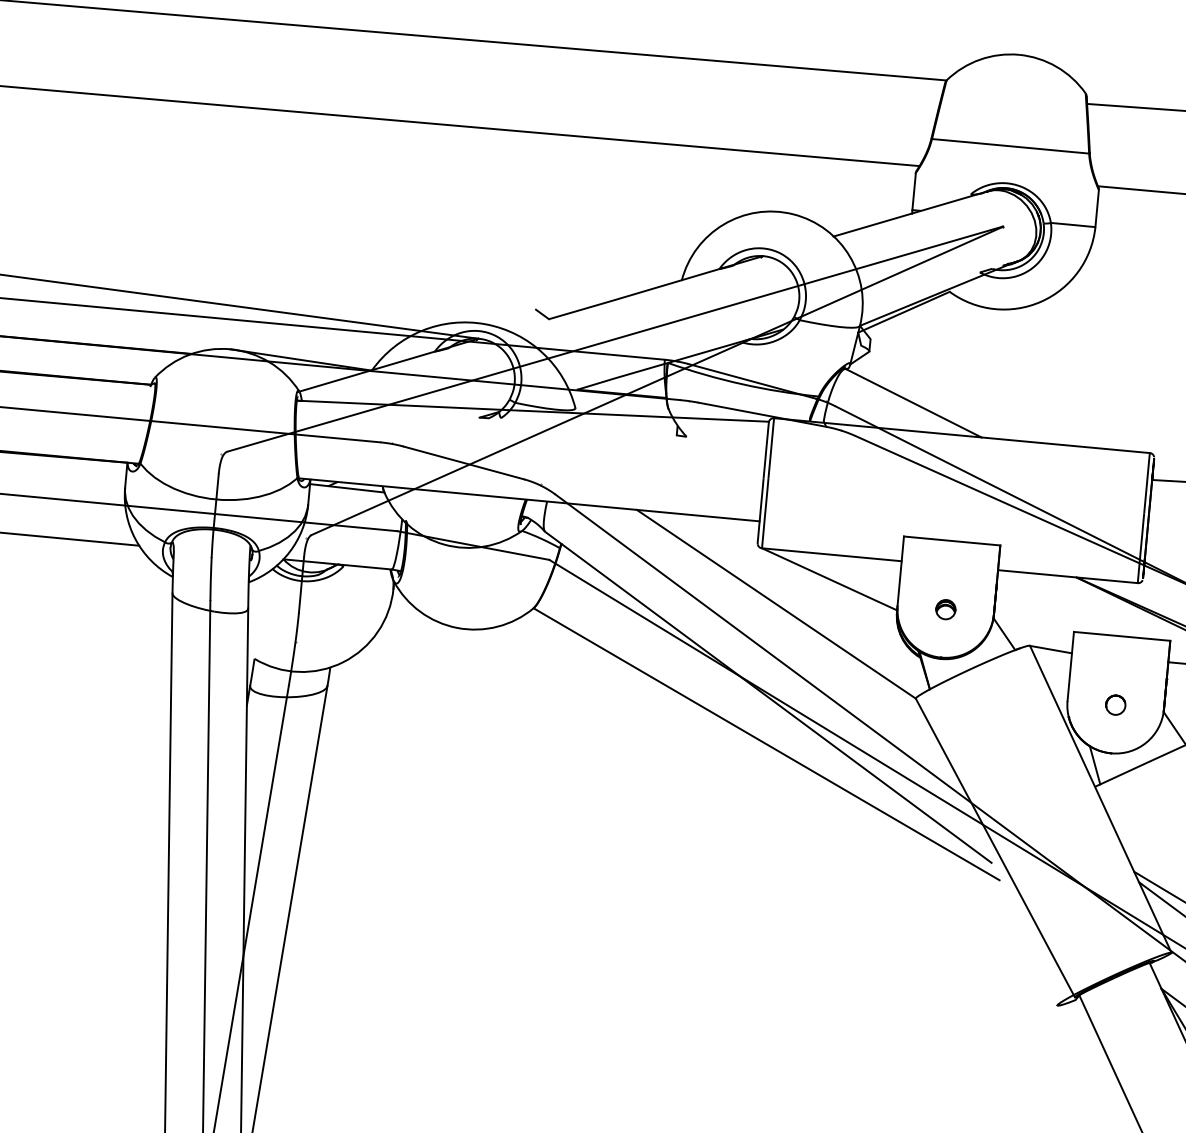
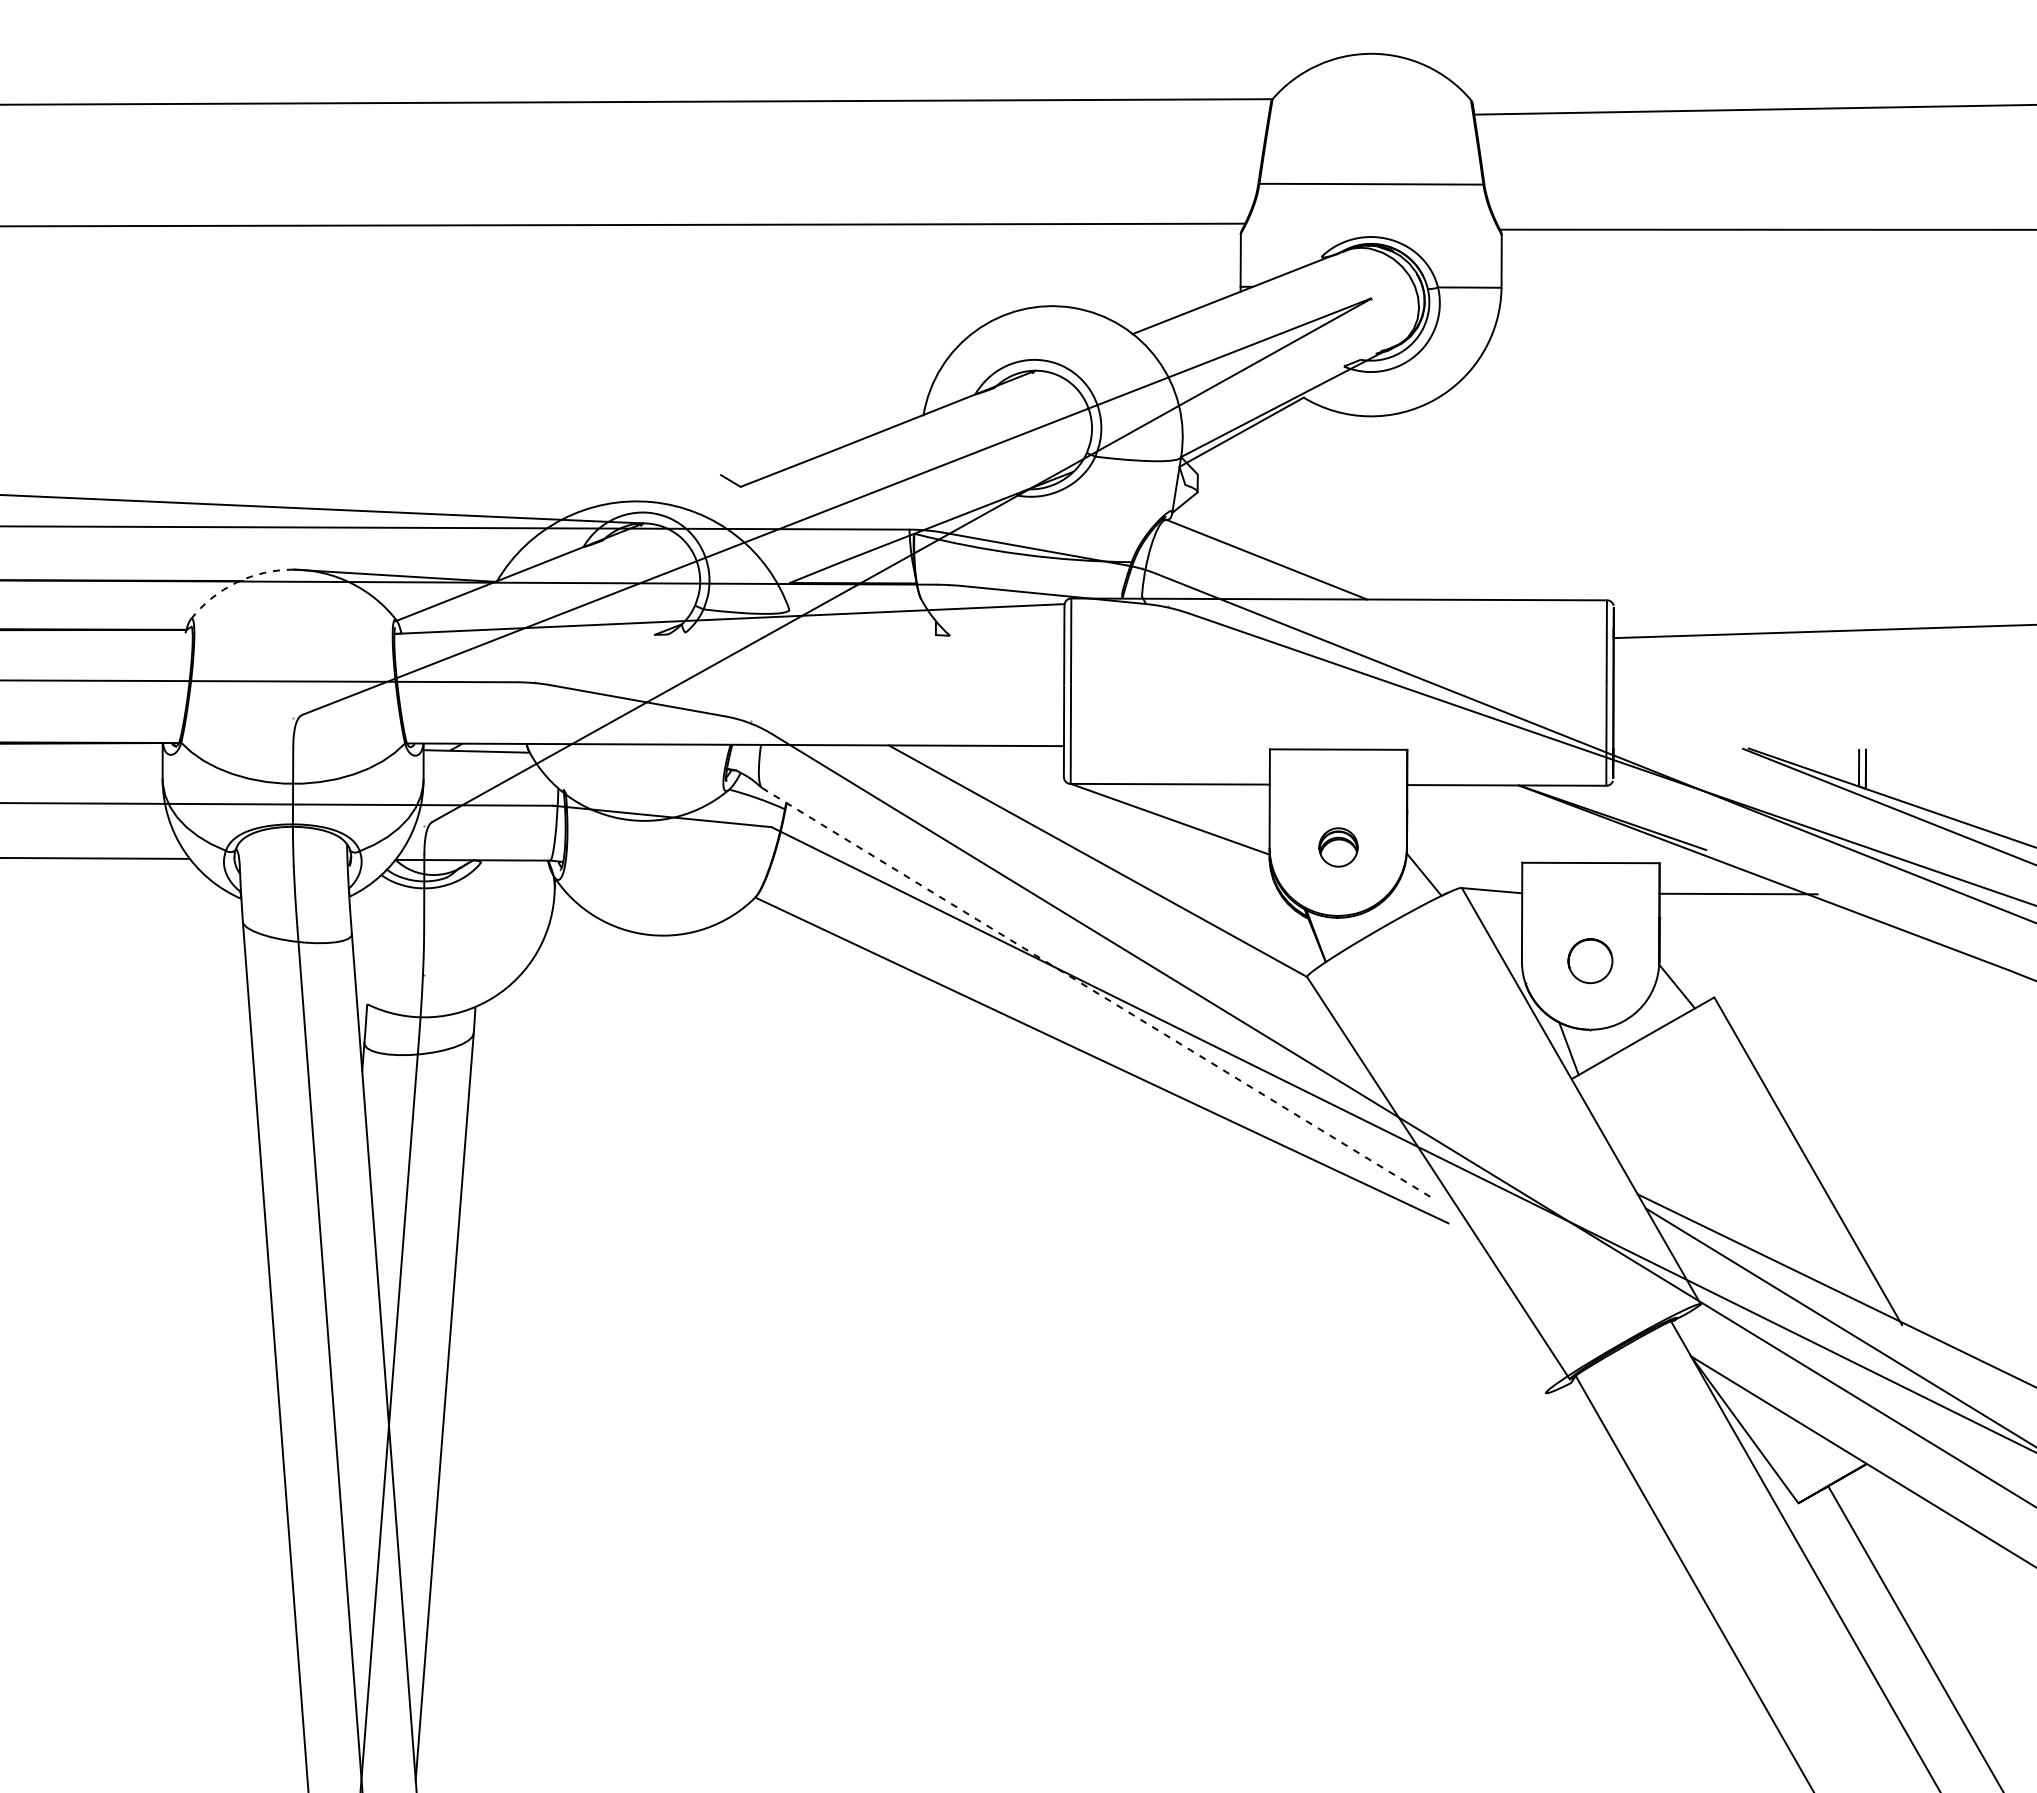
arc: (189, 354) -> (236, 582), solid -> dashed
part: (945, 609) -> (1337, 847), size x1.4
line: (768, 697) -> (1098, 994), solid -> dashed
circle: (1115, 704) -> (1590, 960), size x1.6

